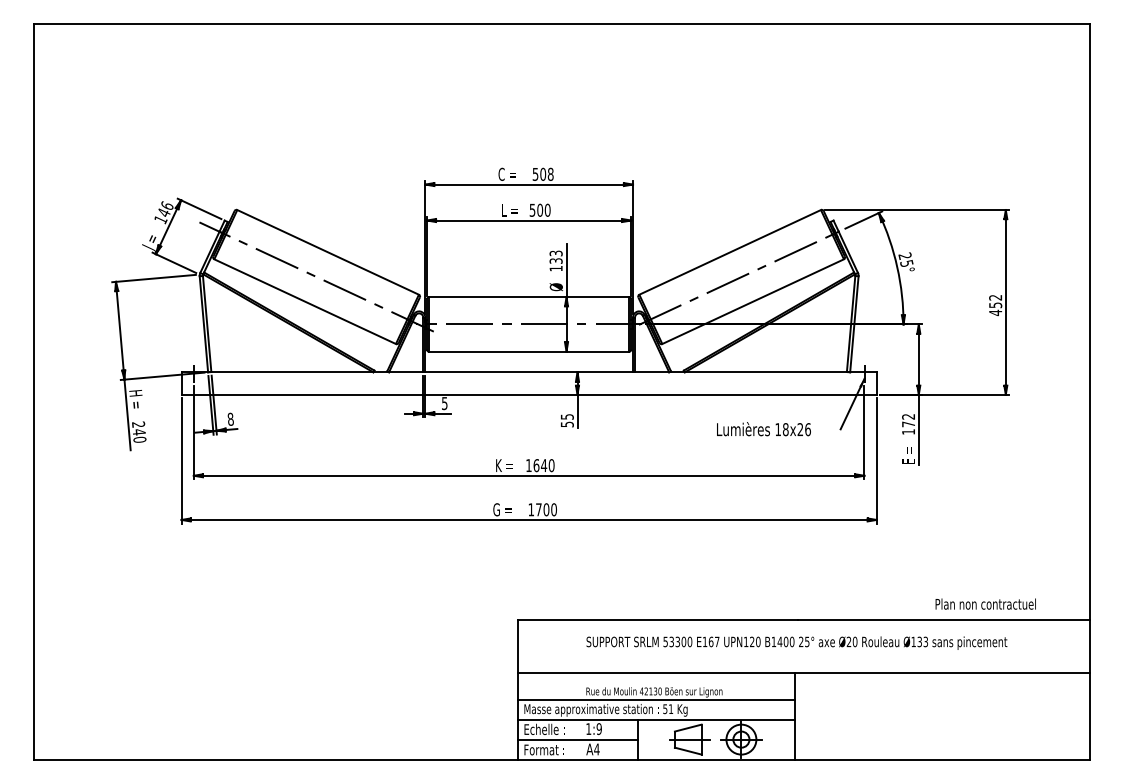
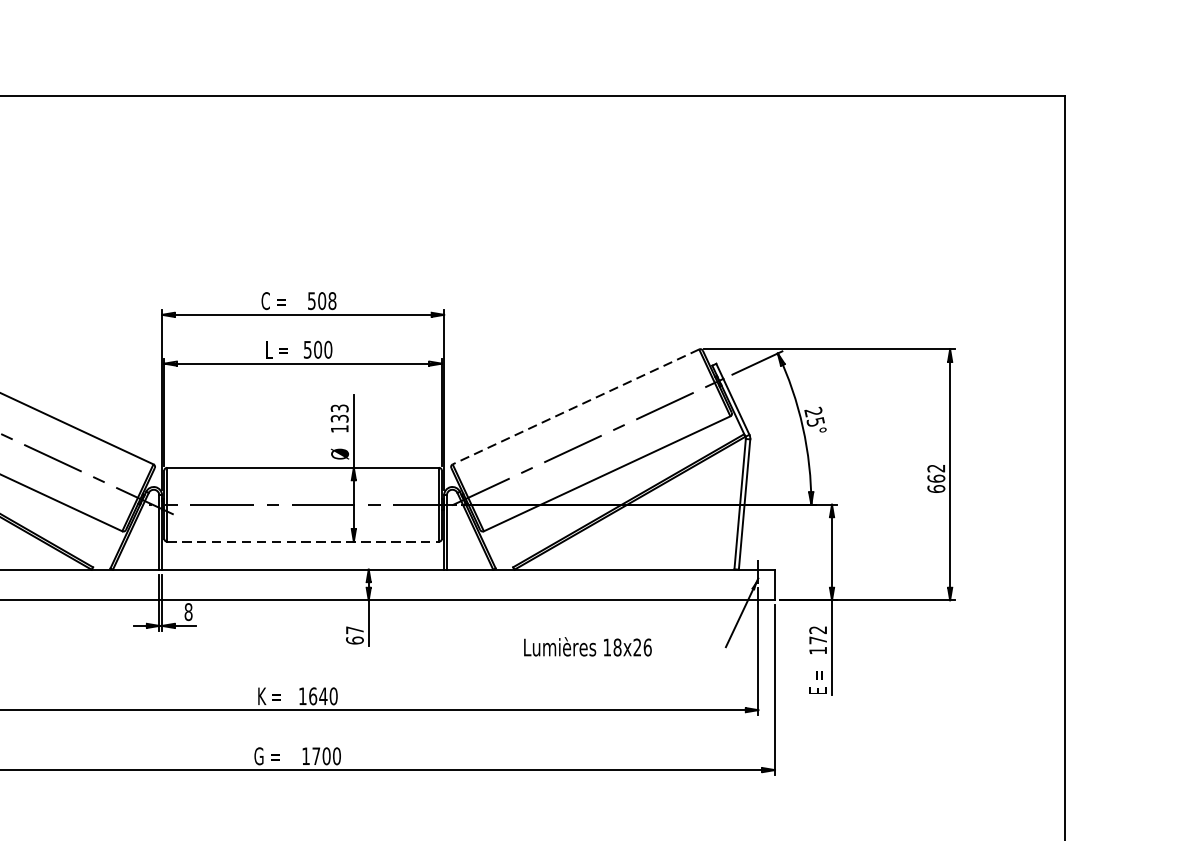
line: (729, 252) -> (575, 407), solid -> dashed
text: (995, 309) -> (936, 484), 452 -> 662
line: (529, 351) -> (303, 541), solid -> dashed
text: (444, 403) -> (188, 612), 5 -> 8
text: (566, 420) -> (353, 635), 55 -> 67
text: (763, 429) -> (587, 647), moved

